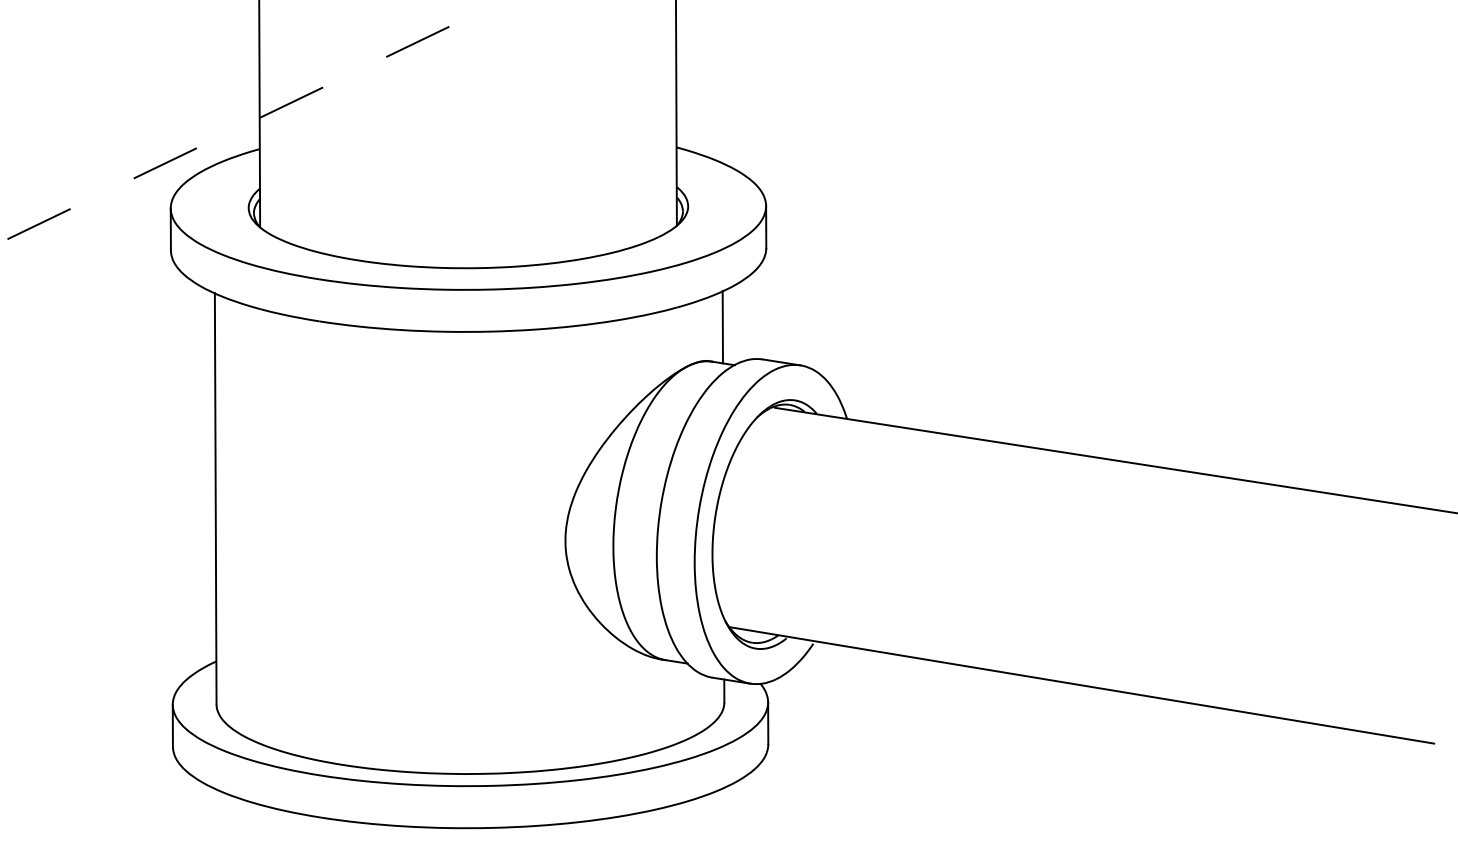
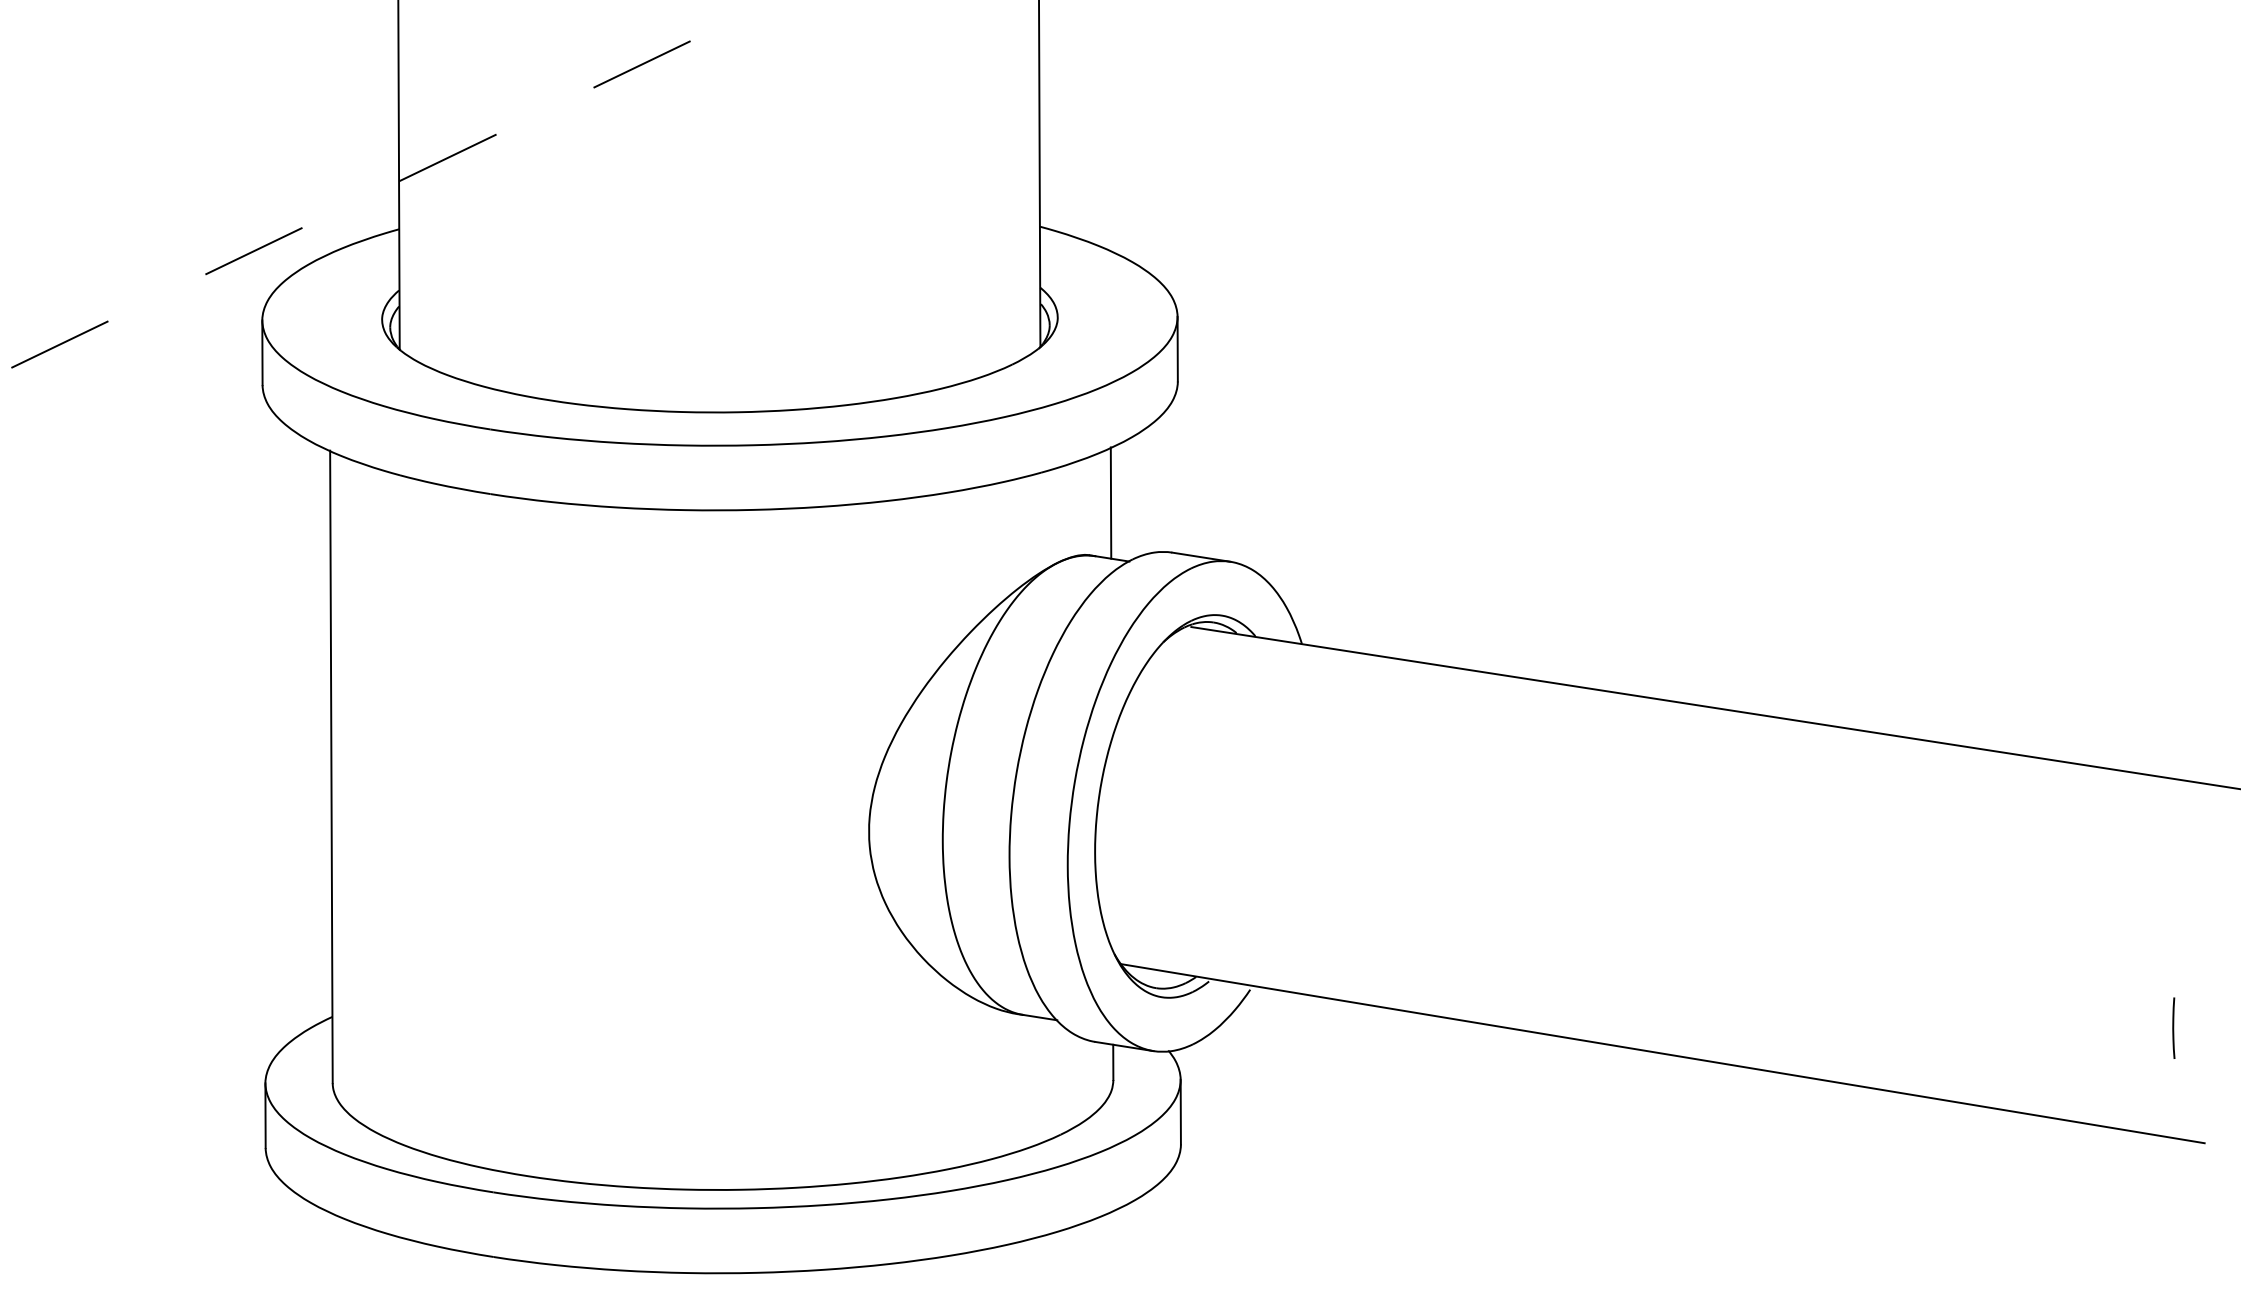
line: (1413, 668) -> (2172, 1027), added

